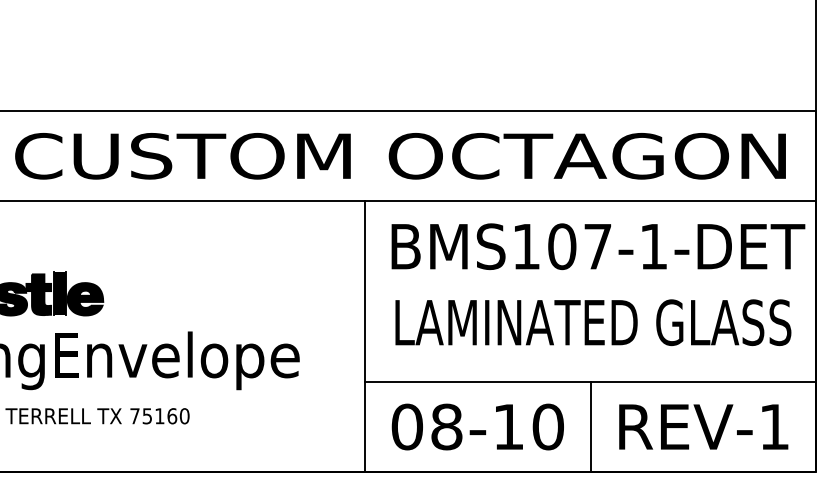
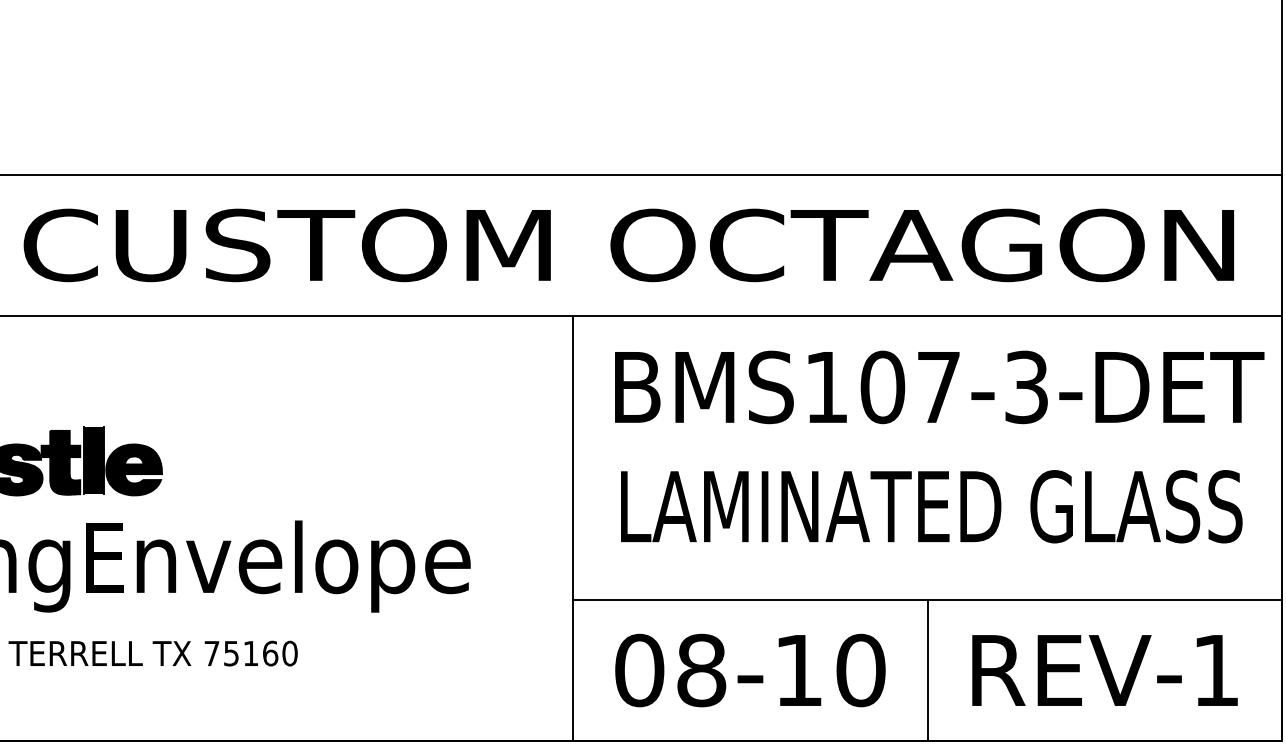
text: (653, 246) -> (1026, 387), BMS107-1-DET -> BMS107-3-DET

